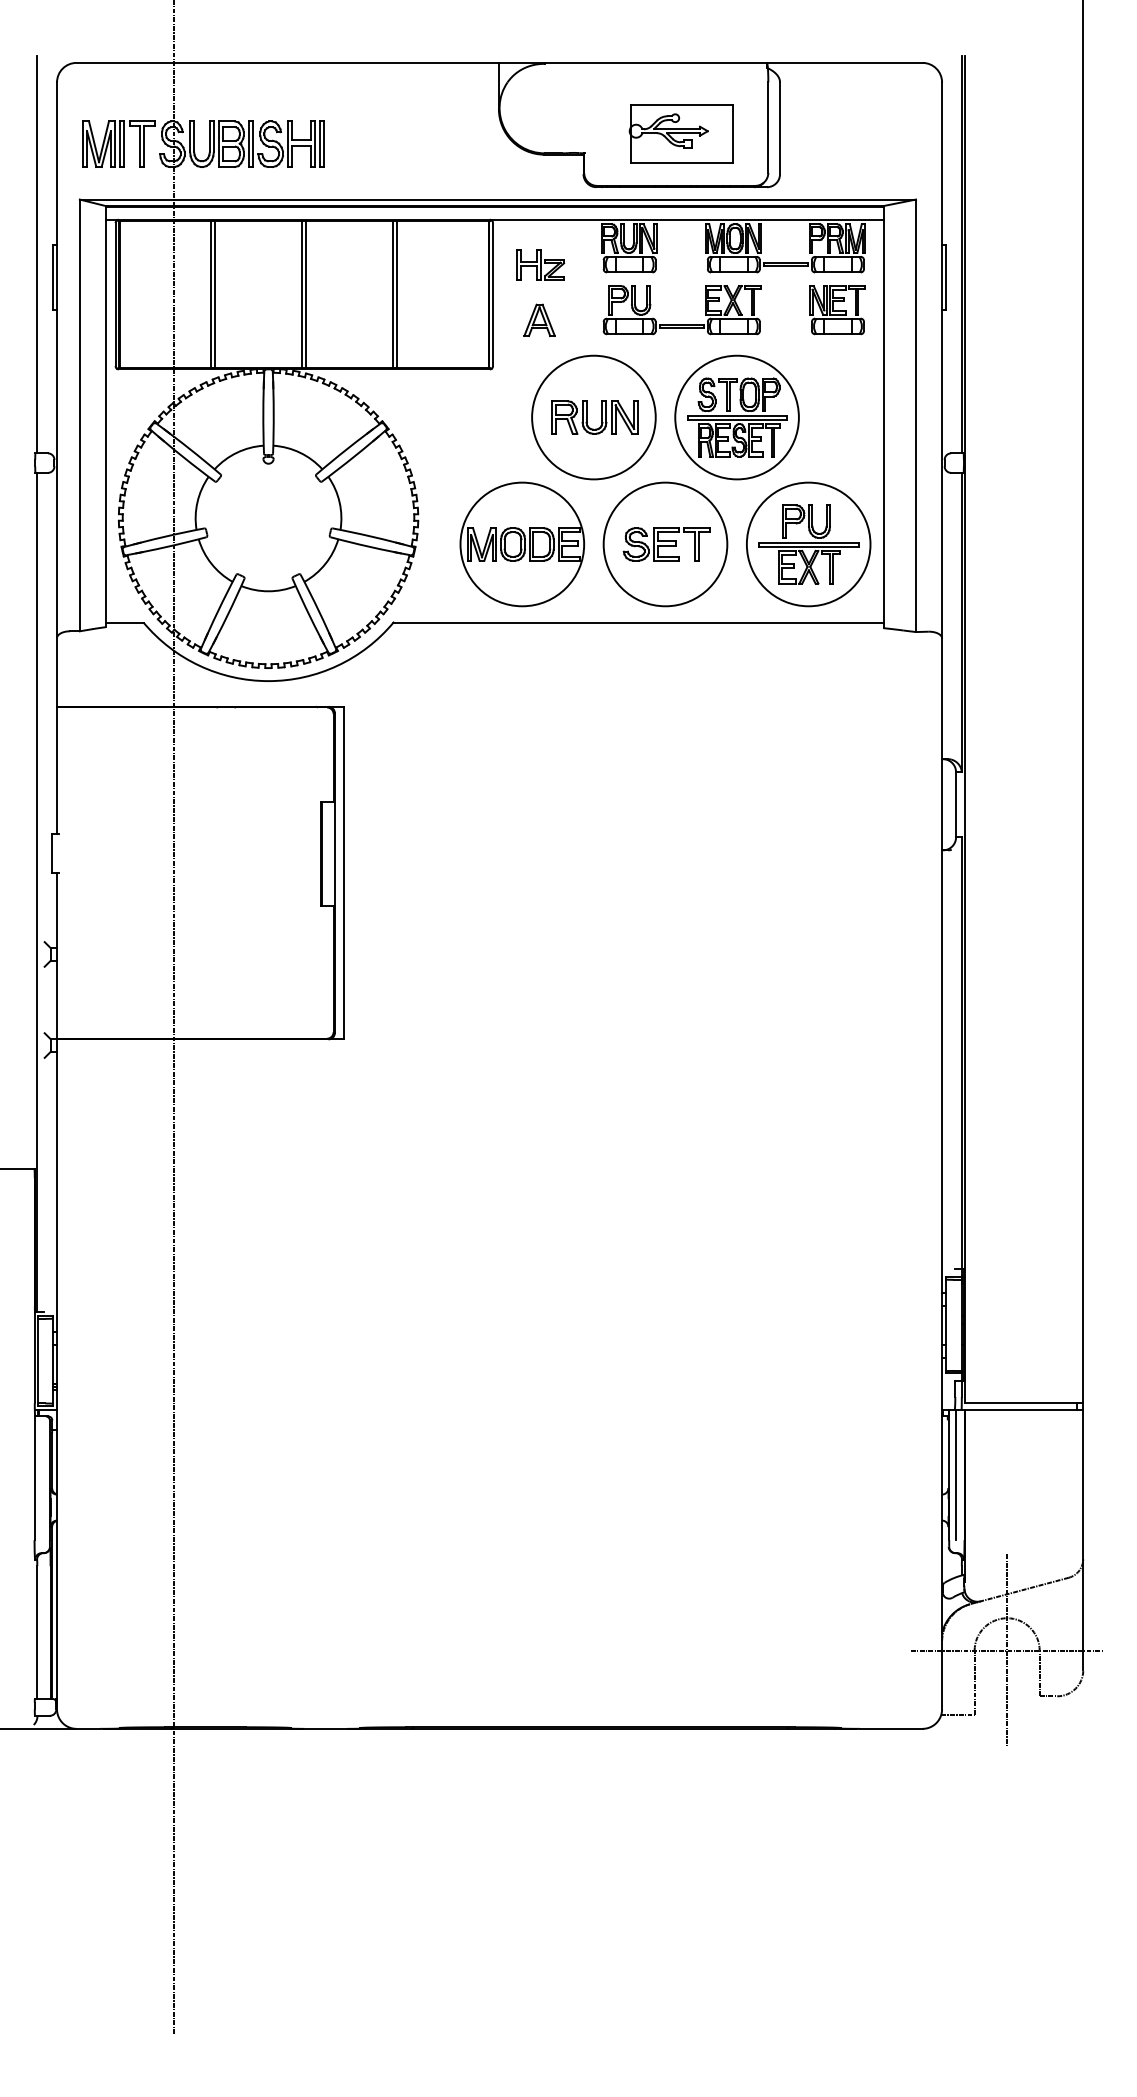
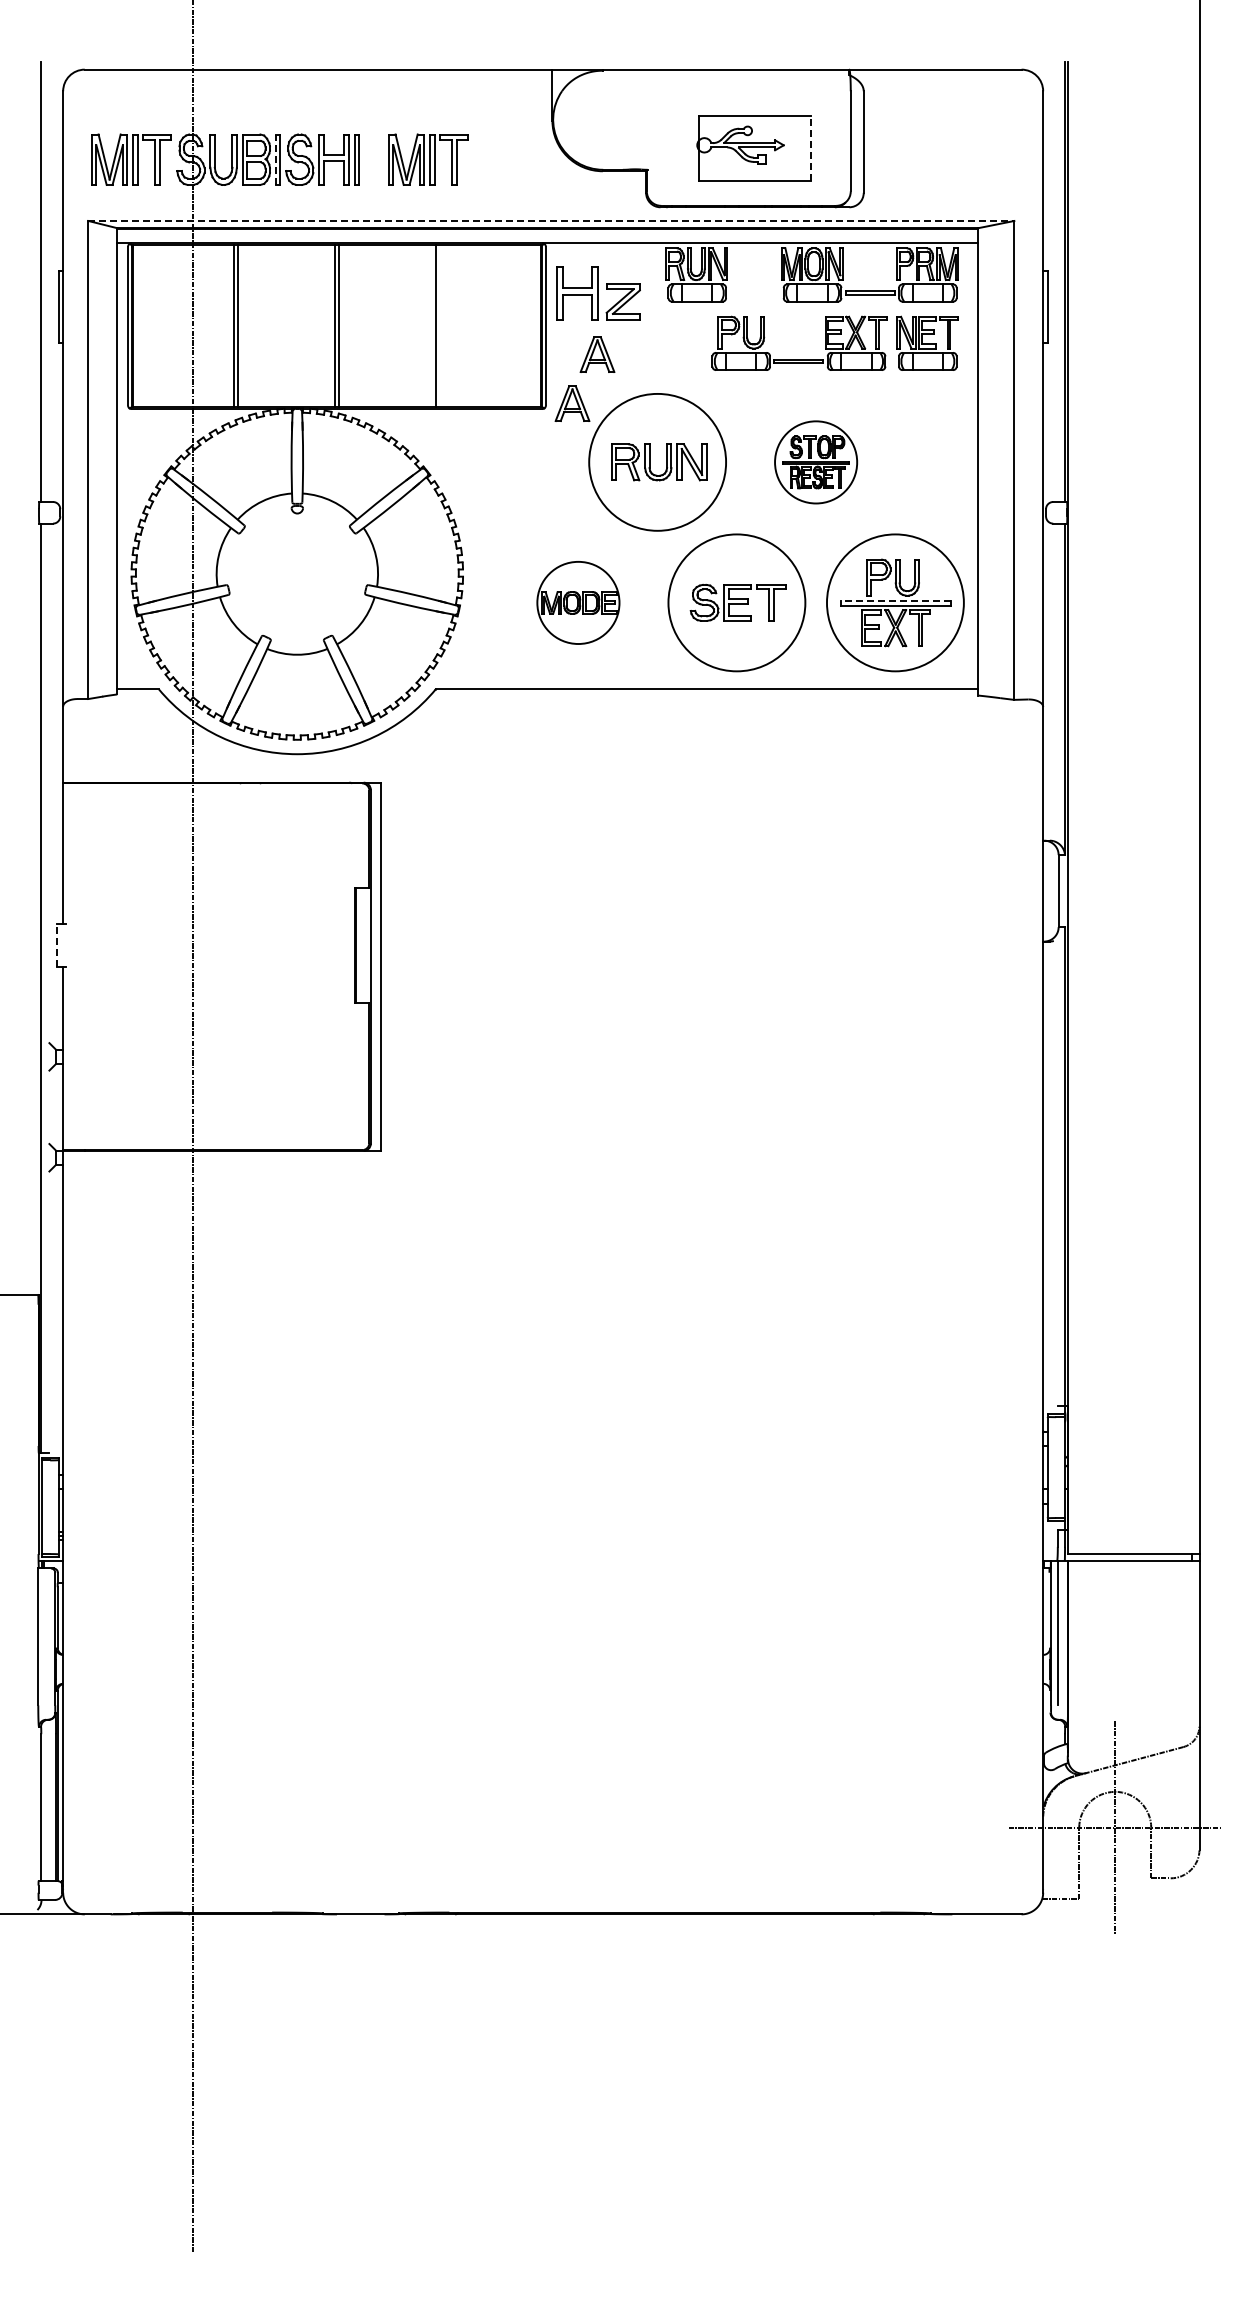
line: (732, 133) -> (811, 147), solid -> dashed
line: (248, 144) -> (275, 159), solid -> dashed
part: (386, 144) -> (428, 159), added
line: (498, 199) -> (551, 220), solid -> dashed
part: (540, 265) -> (598, 293), size x1.6
line: (397, 294) -> (440, 326), removed
part: (682, 324) -> (799, 359), moved
part: (517, 364) -> (572, 403), added
part: (736, 417) -> (815, 462), size x0.6
line: (808, 543) -> (895, 601), solid -> dashed
part: (522, 544) -> (578, 602), size x0.6
line: (51, 853) -> (57, 945), solid -> dashed

